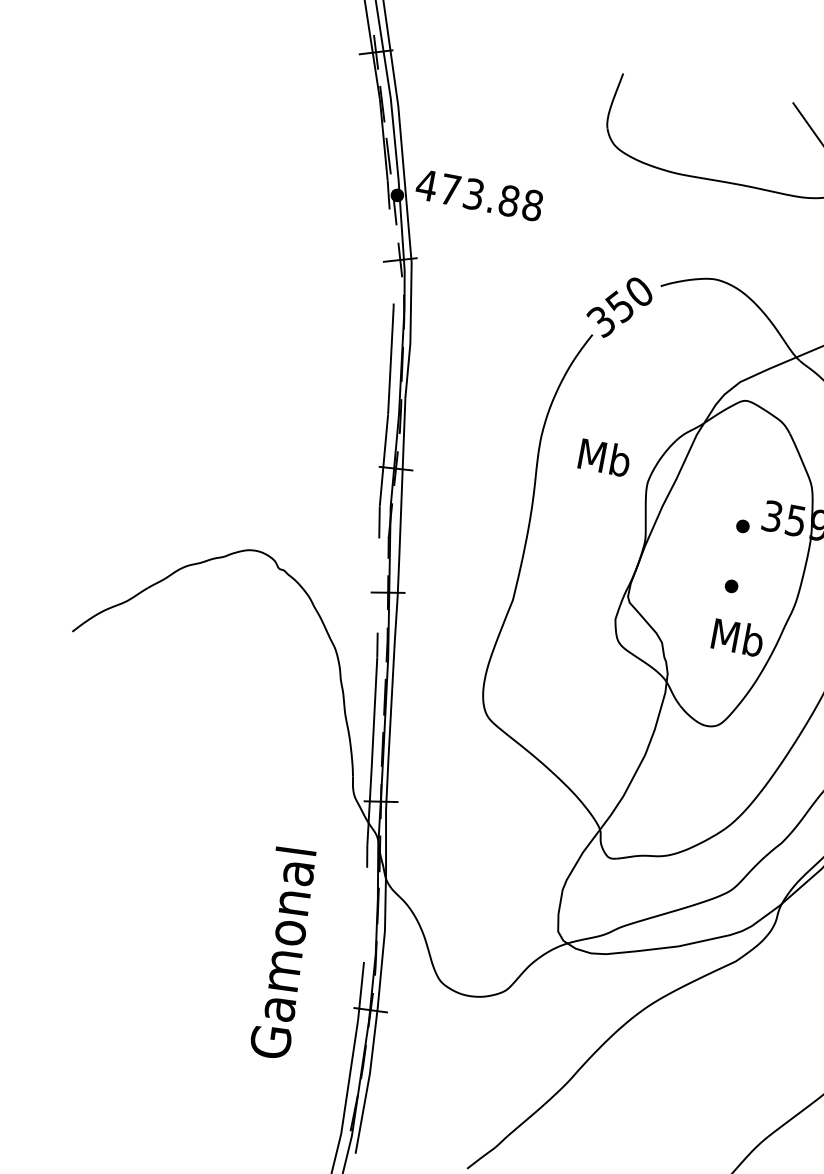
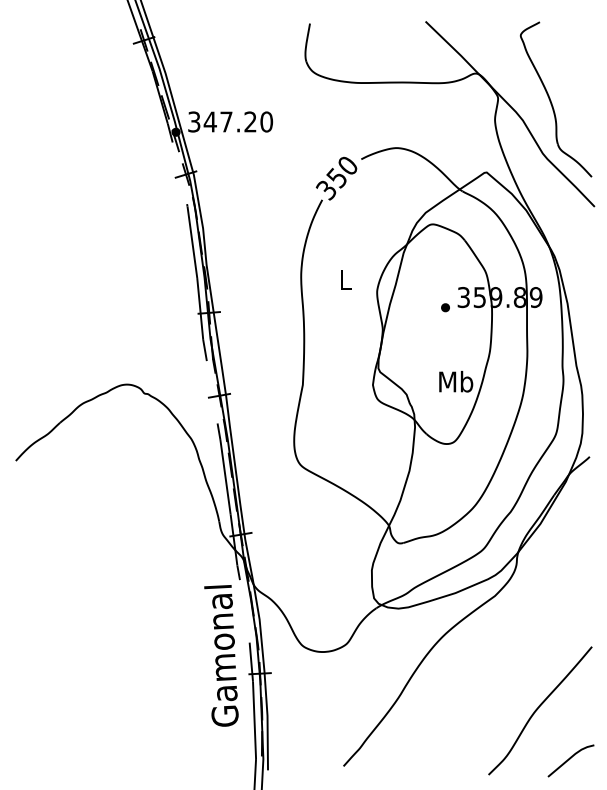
text: (479, 194) -> (230, 121), 473.88 -> 347.20
text: (604, 457) -> (345, 279), Mb -> L
part: (731, 585) -> (445, 348), removed
text: (282, 952) -> (221, 655), moved

